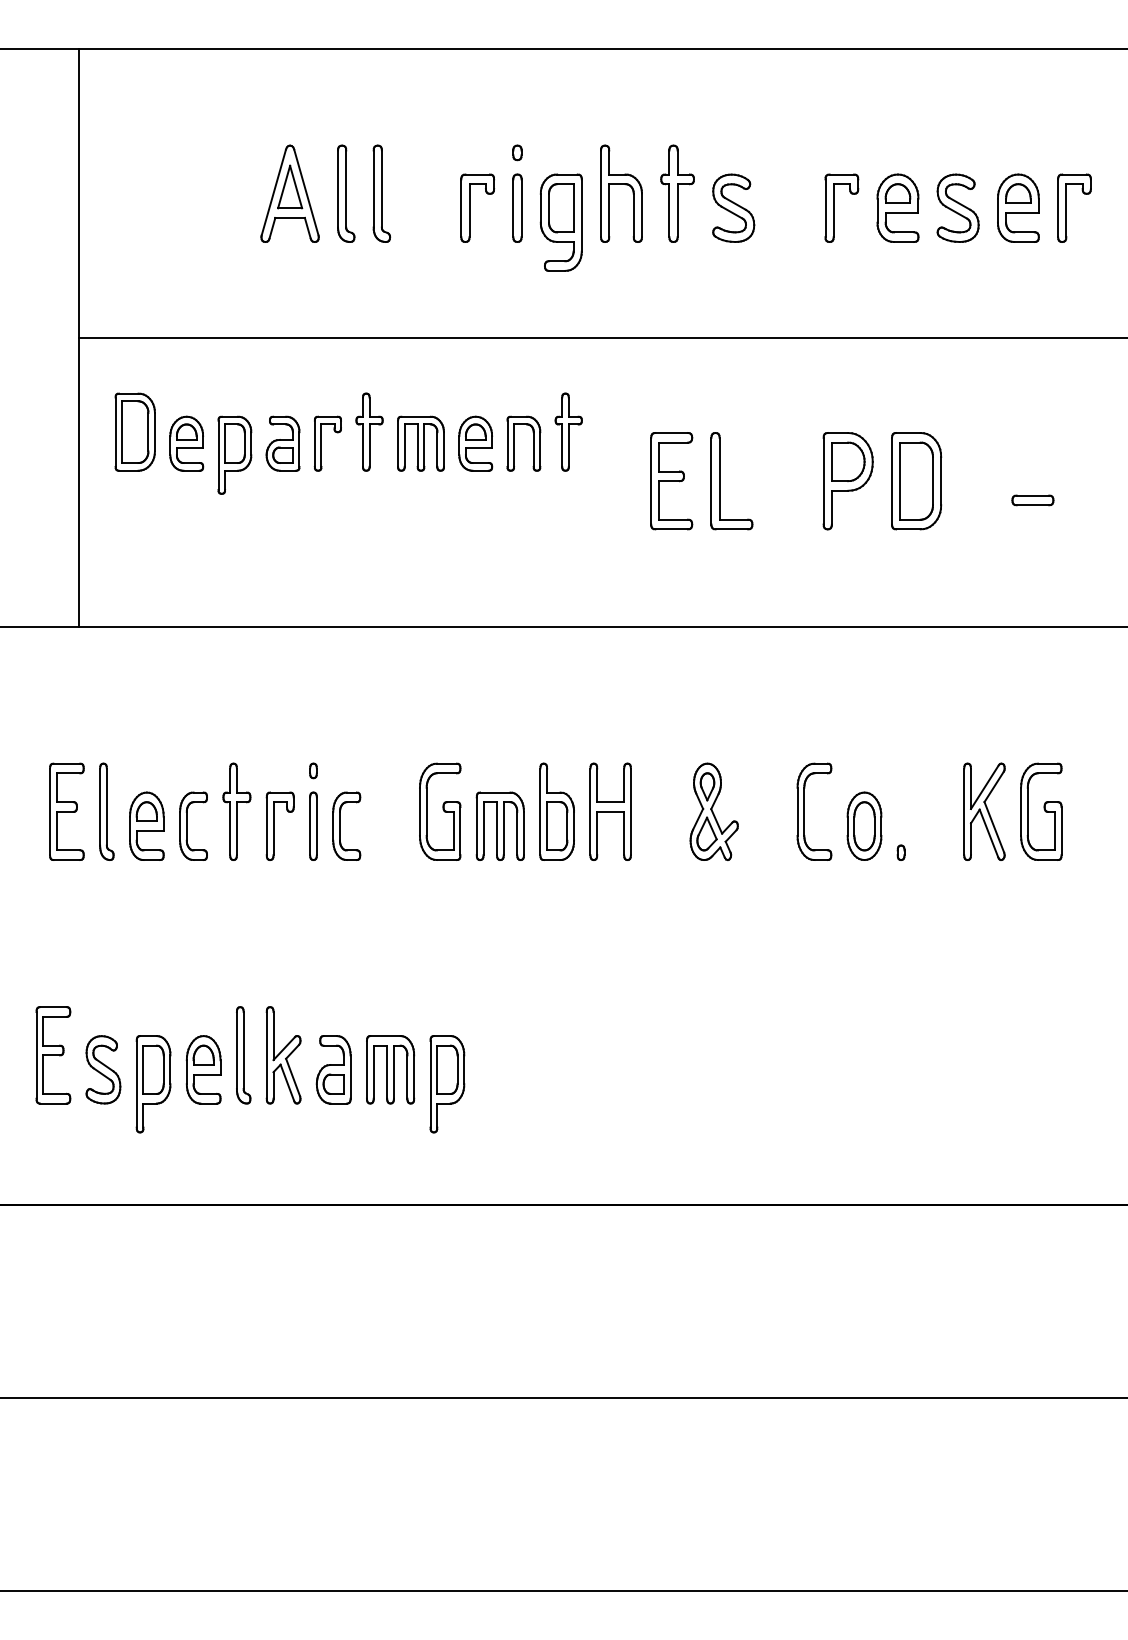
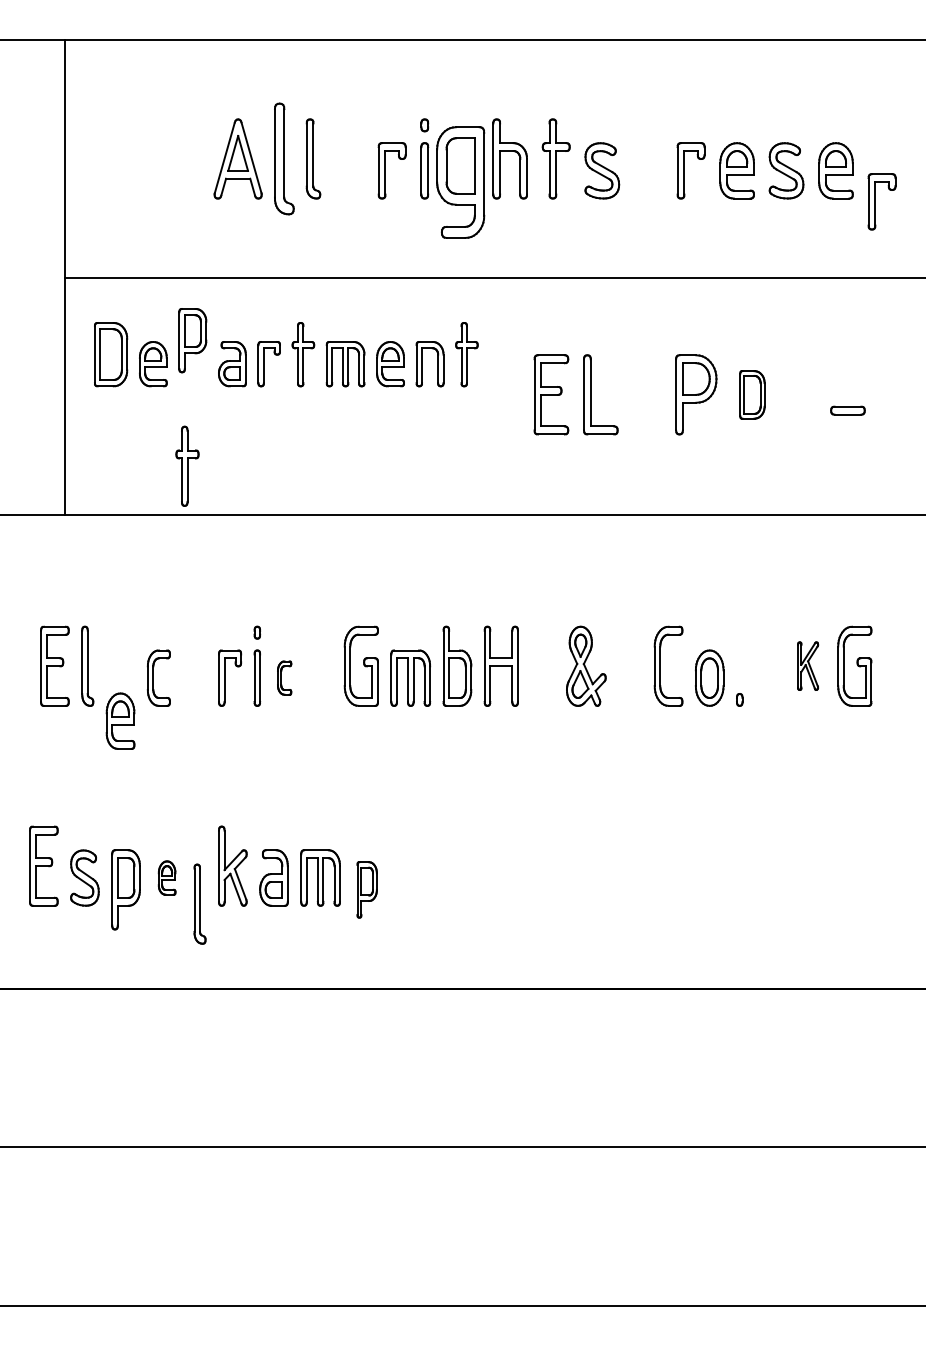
part: (345, 193) -> (283, 158), size x1.4
part: (1073, 207) -> (881, 201), moved
part: (560, 222) -> (460, 182), size x1.4
part: (234, 455) -> (192, 340), moved
part: (916, 480) -> (752, 394), size x0.6
part: (236, 810) -> (187, 465), moved
part: (983, 810) -> (807, 665), size x0.6
part: (146, 825) -> (120, 720), moved
part: (346, 825) -> (284, 677), size x0.6
part: (243, 1054) -> (199, 903), moved
part: (202, 1069) -> (166, 877), size x0.6
part: (446, 1083) -> (366, 889), size x0.7

